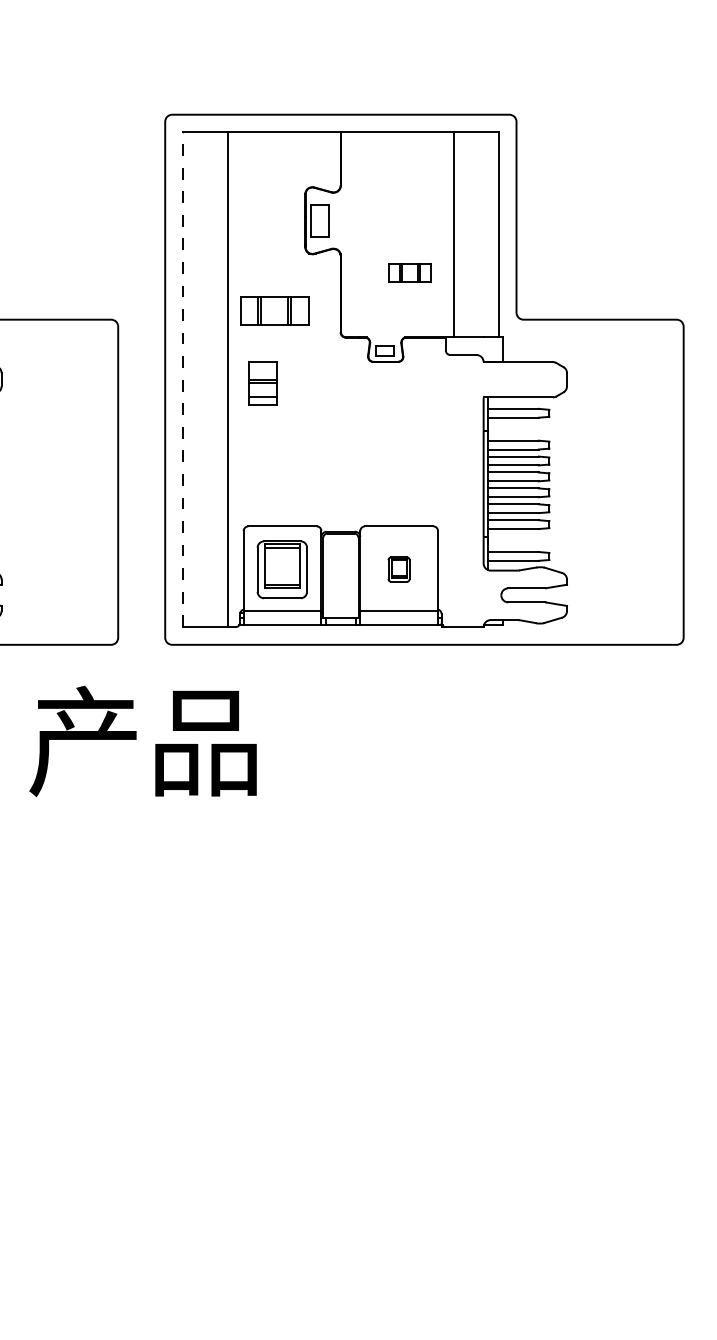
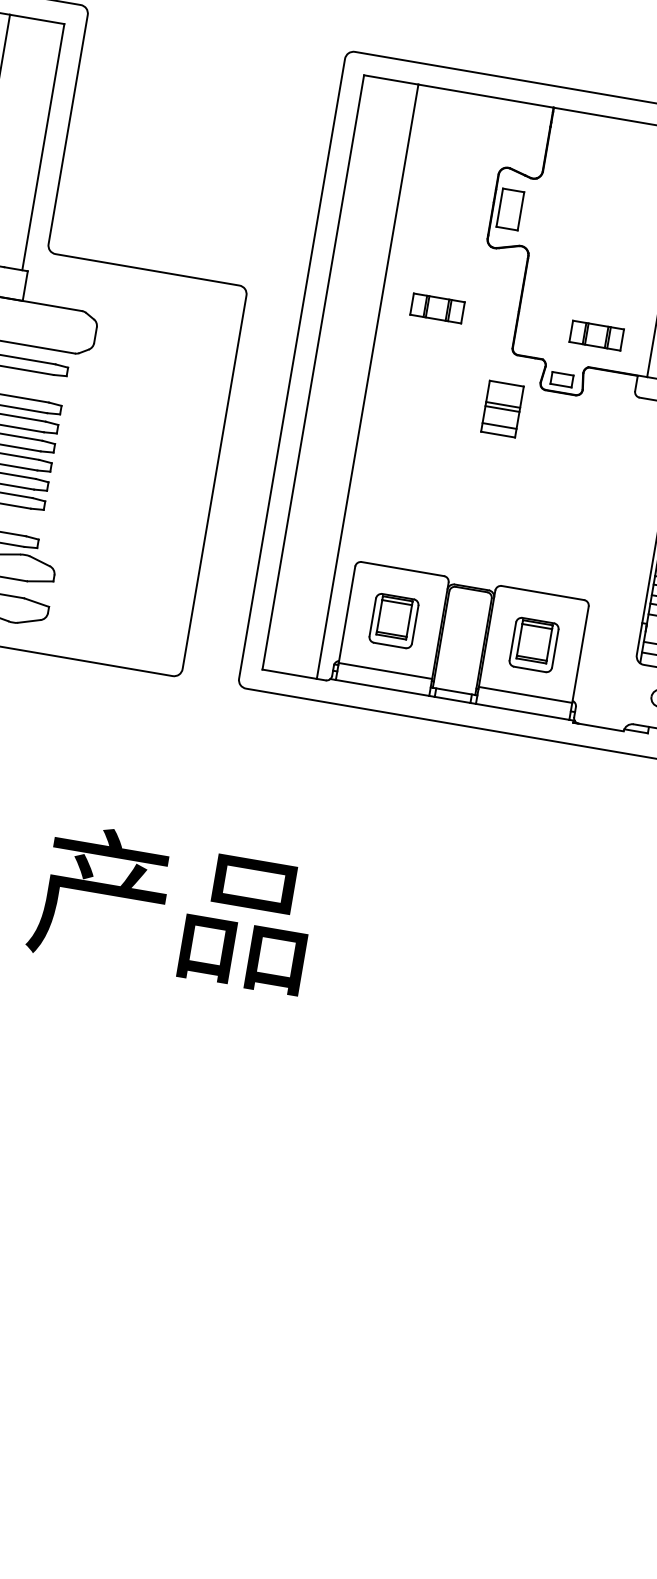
part: (409, 272) -> (596, 335), moved
part: (274, 310) -> (437, 308), size x0.62
line: (182, 379) -> (312, 372), dashed -> solid
part: (262, 383) -> (501, 409), moved
part: (282, 569) -> (393, 620), size x0.71
part: (398, 569) -> (533, 644), size x1.67
text: (142, 741) -> (171, 907), moved

